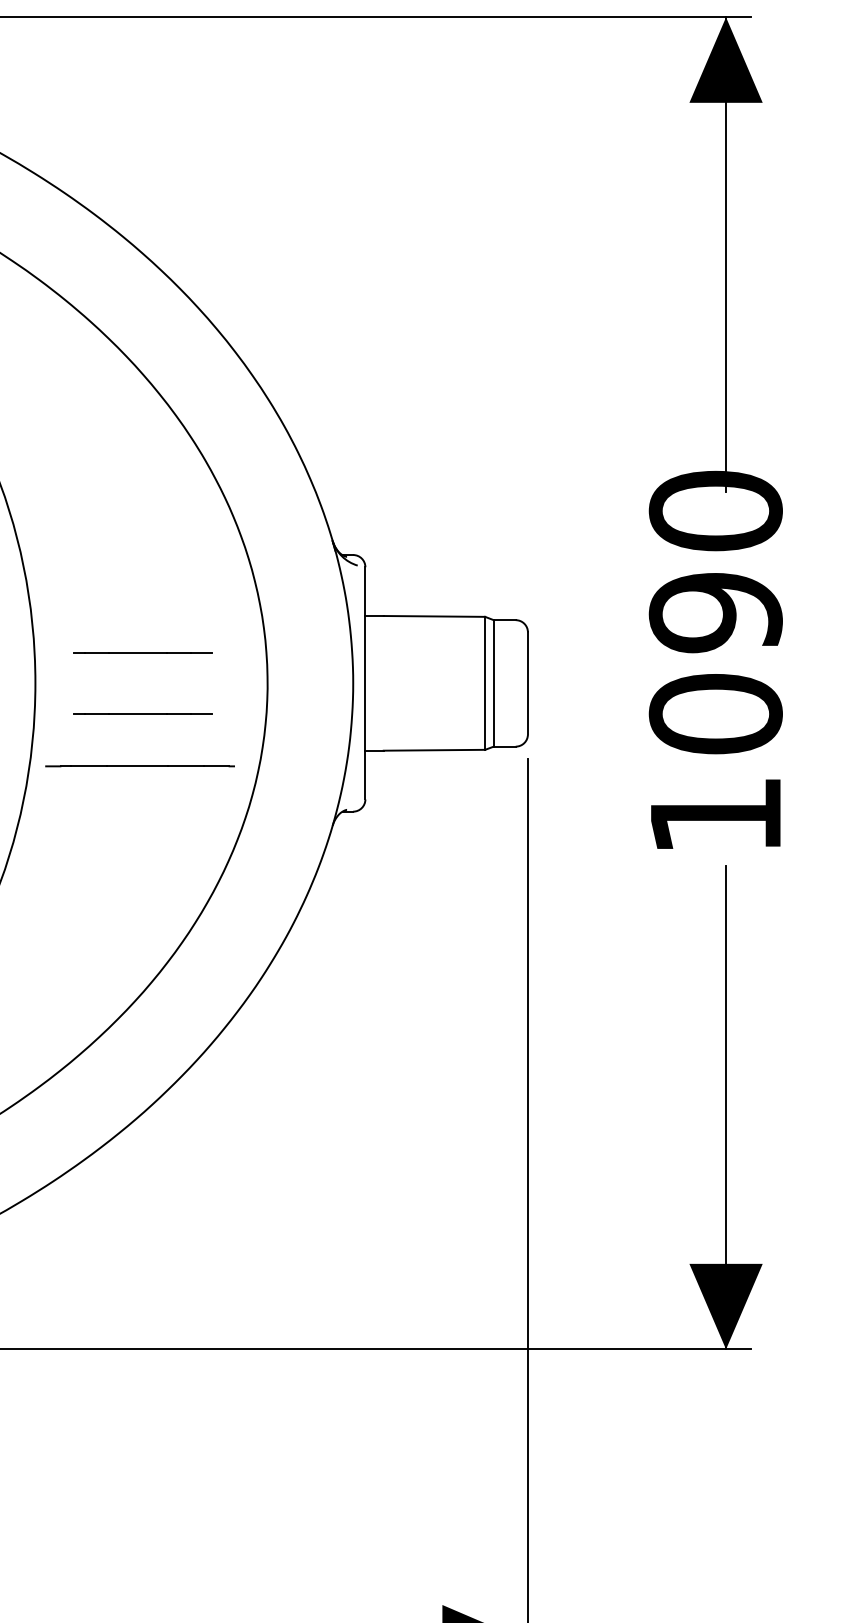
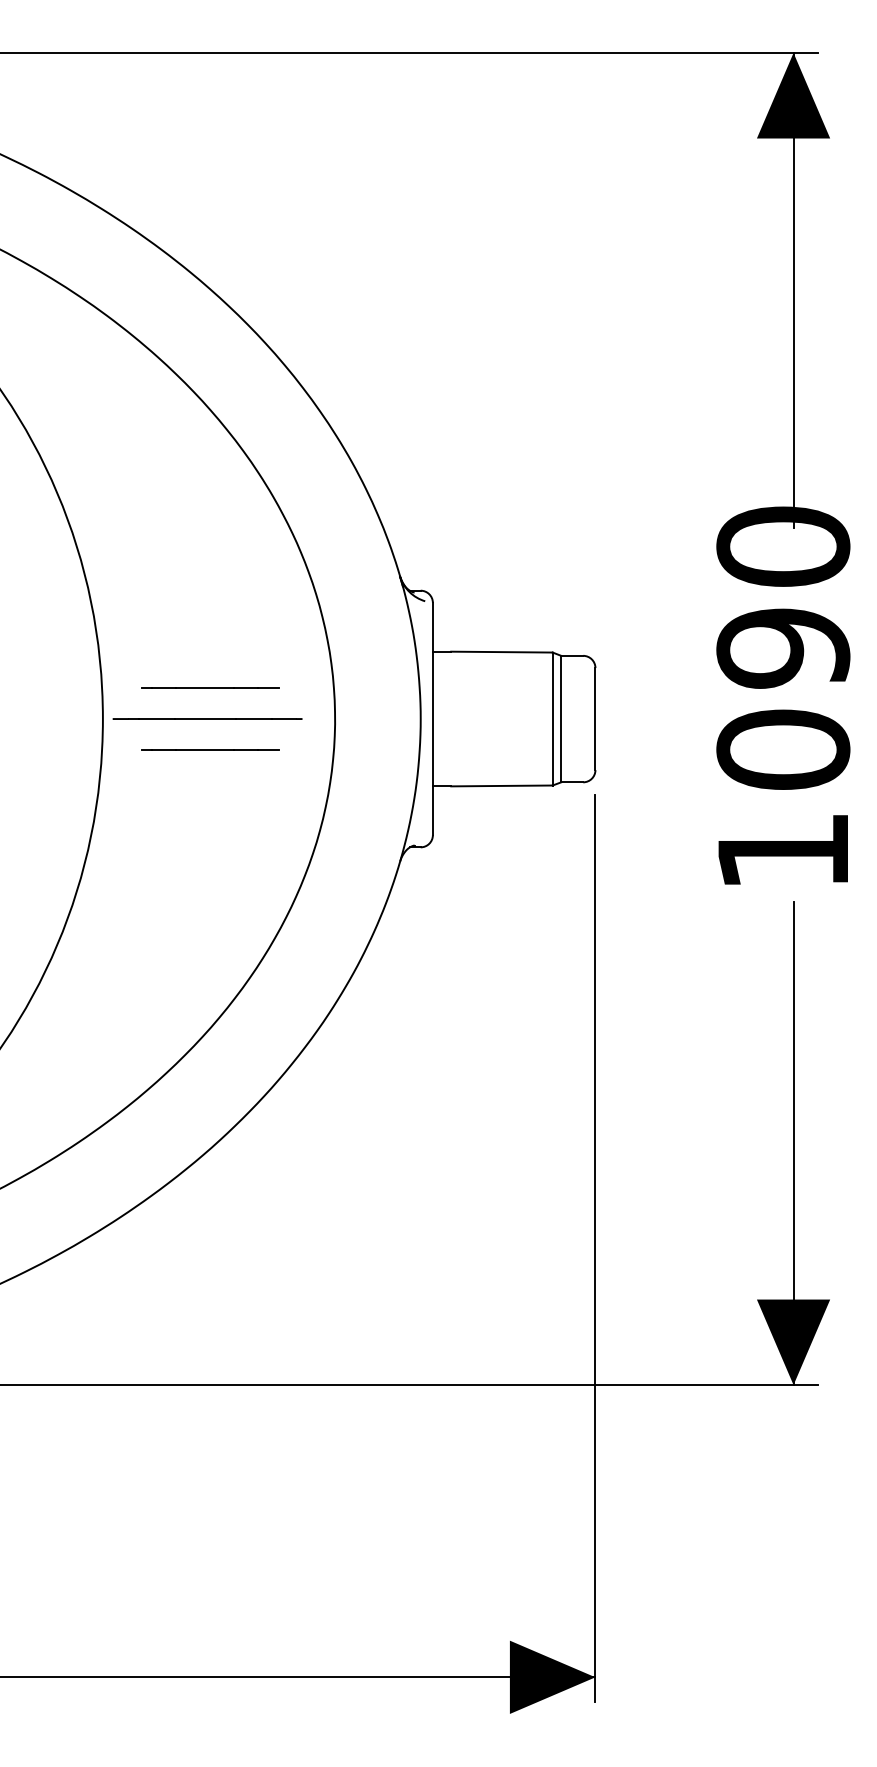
line: (140, 765) -> (207, 718), moved

